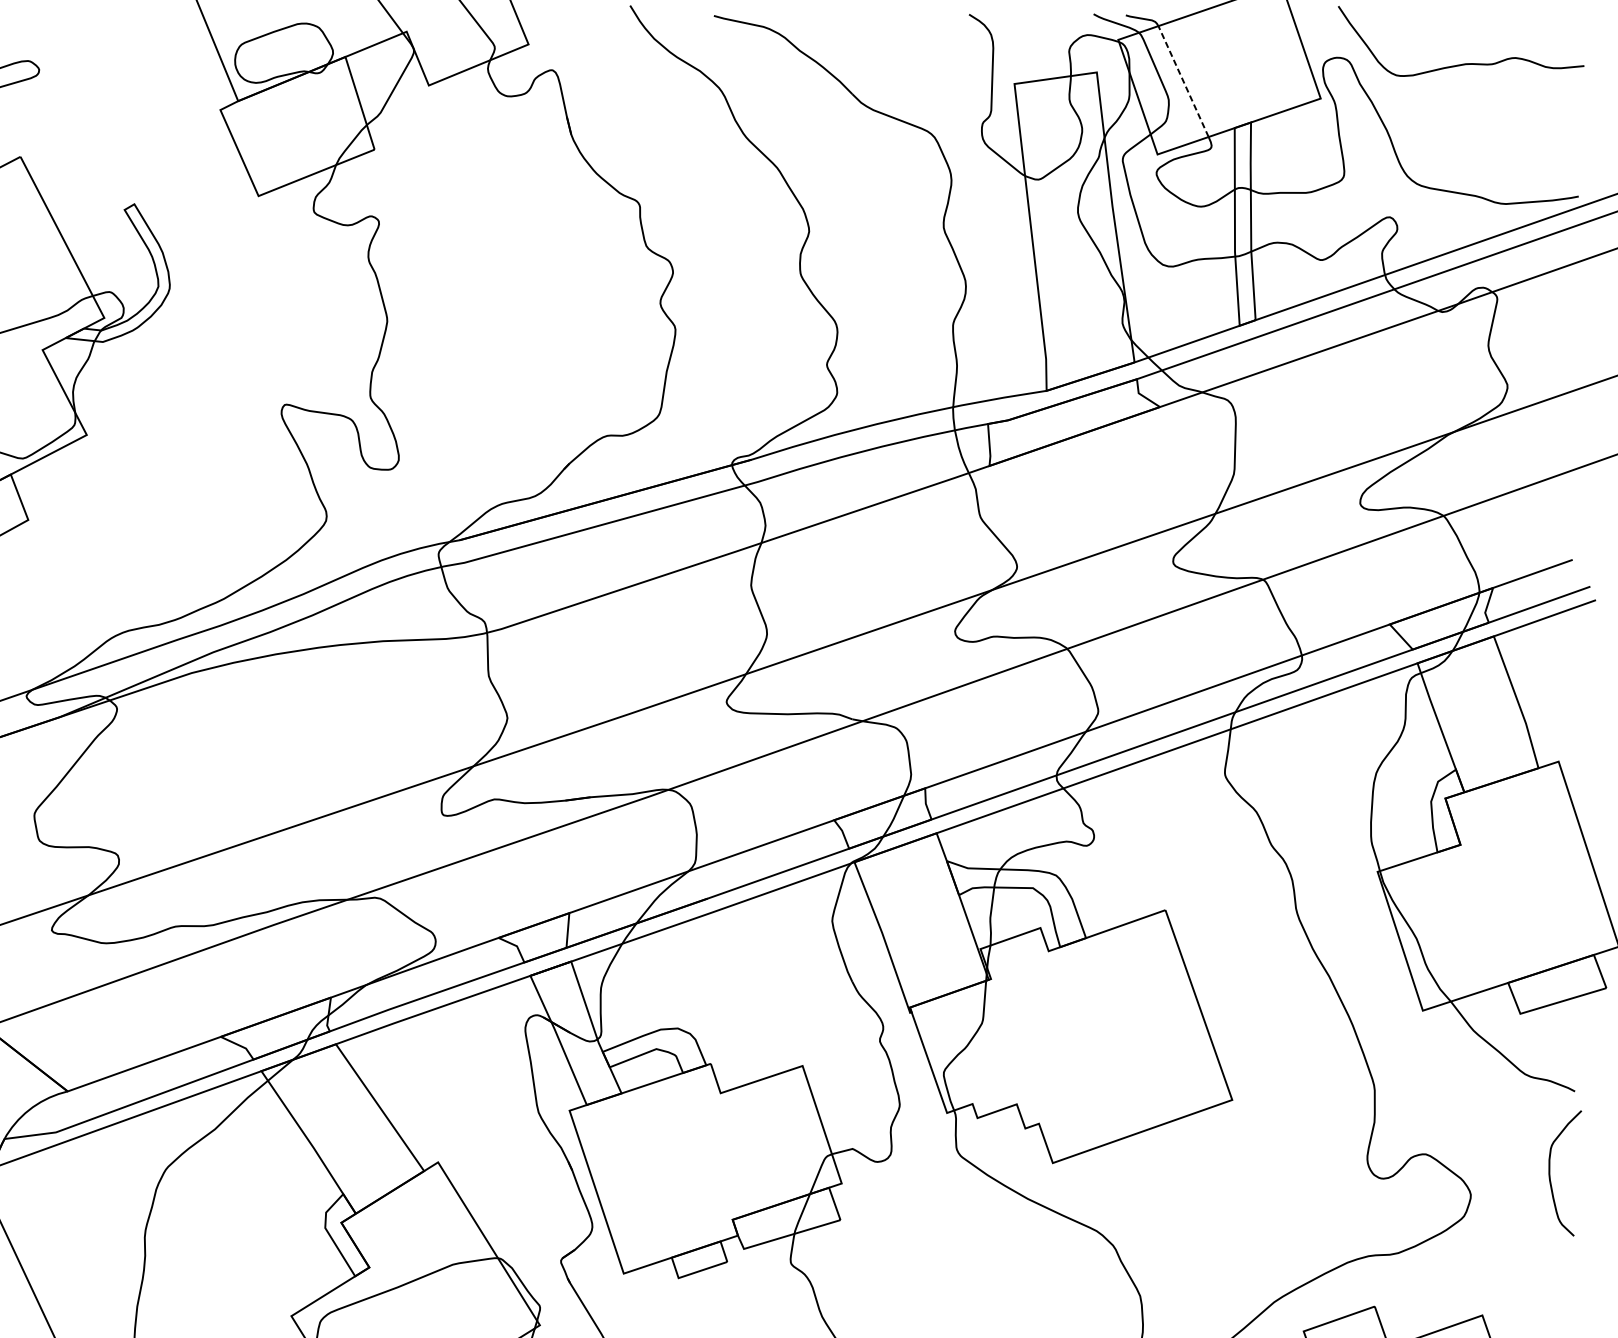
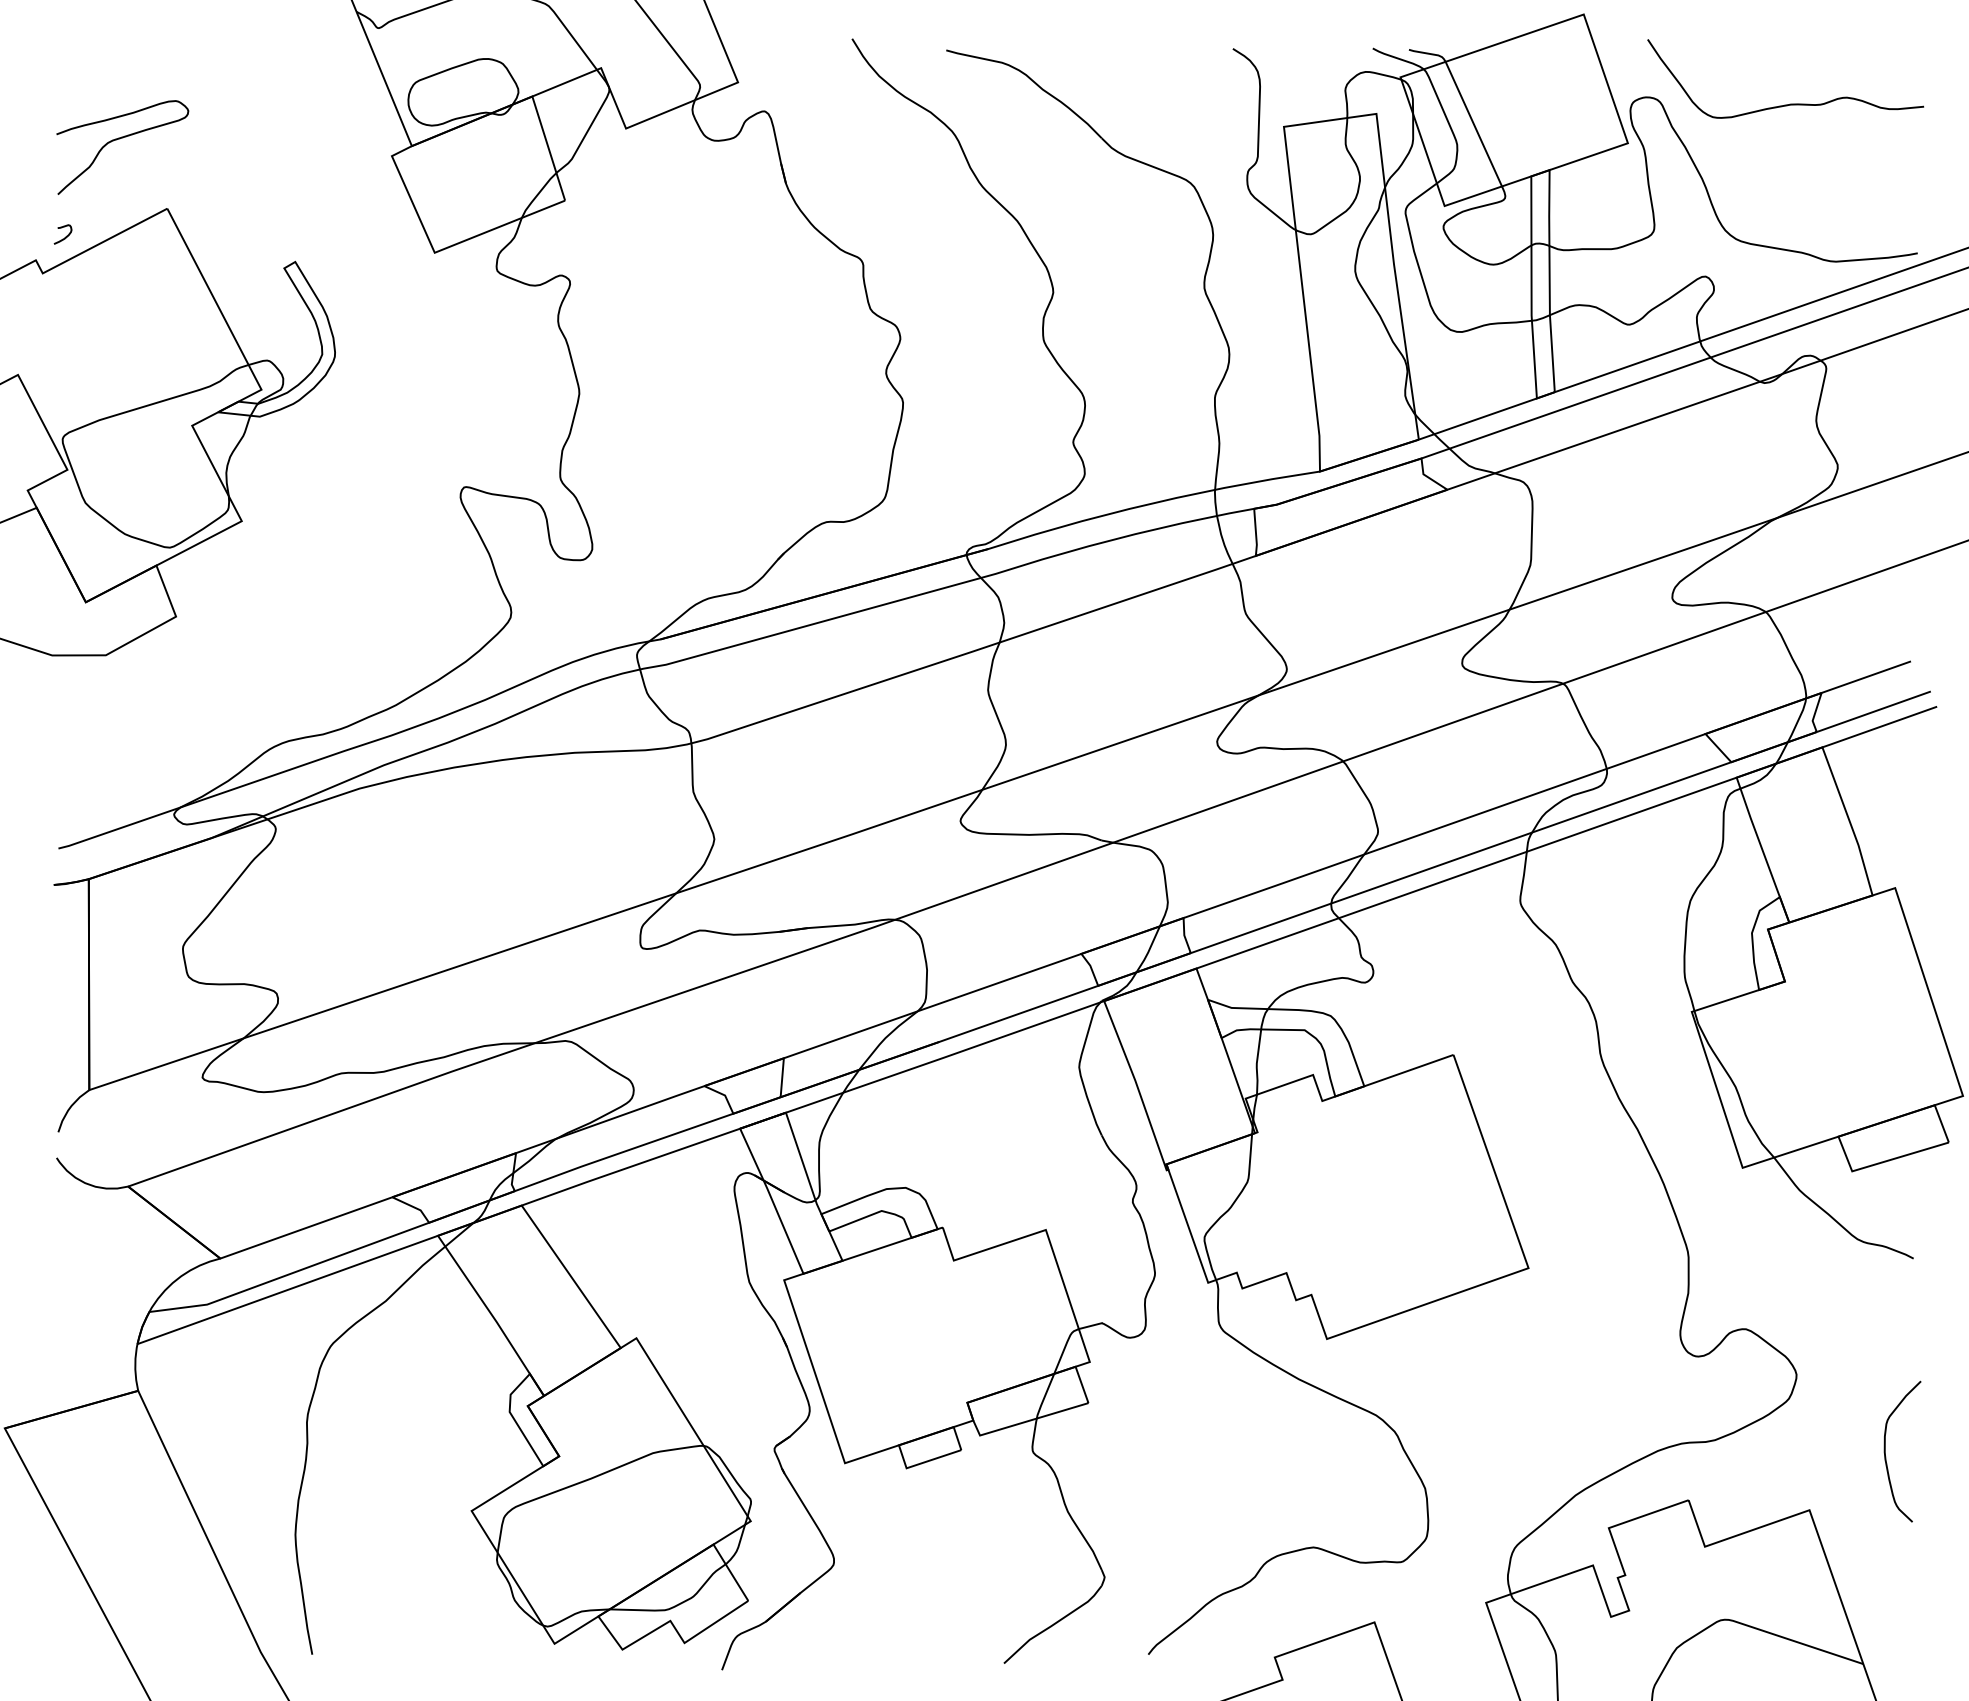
line: (1183, 81) -> (1473, 123), dashed -> solid
curve: (1550, 1177) -> (1886, 1456), moved

